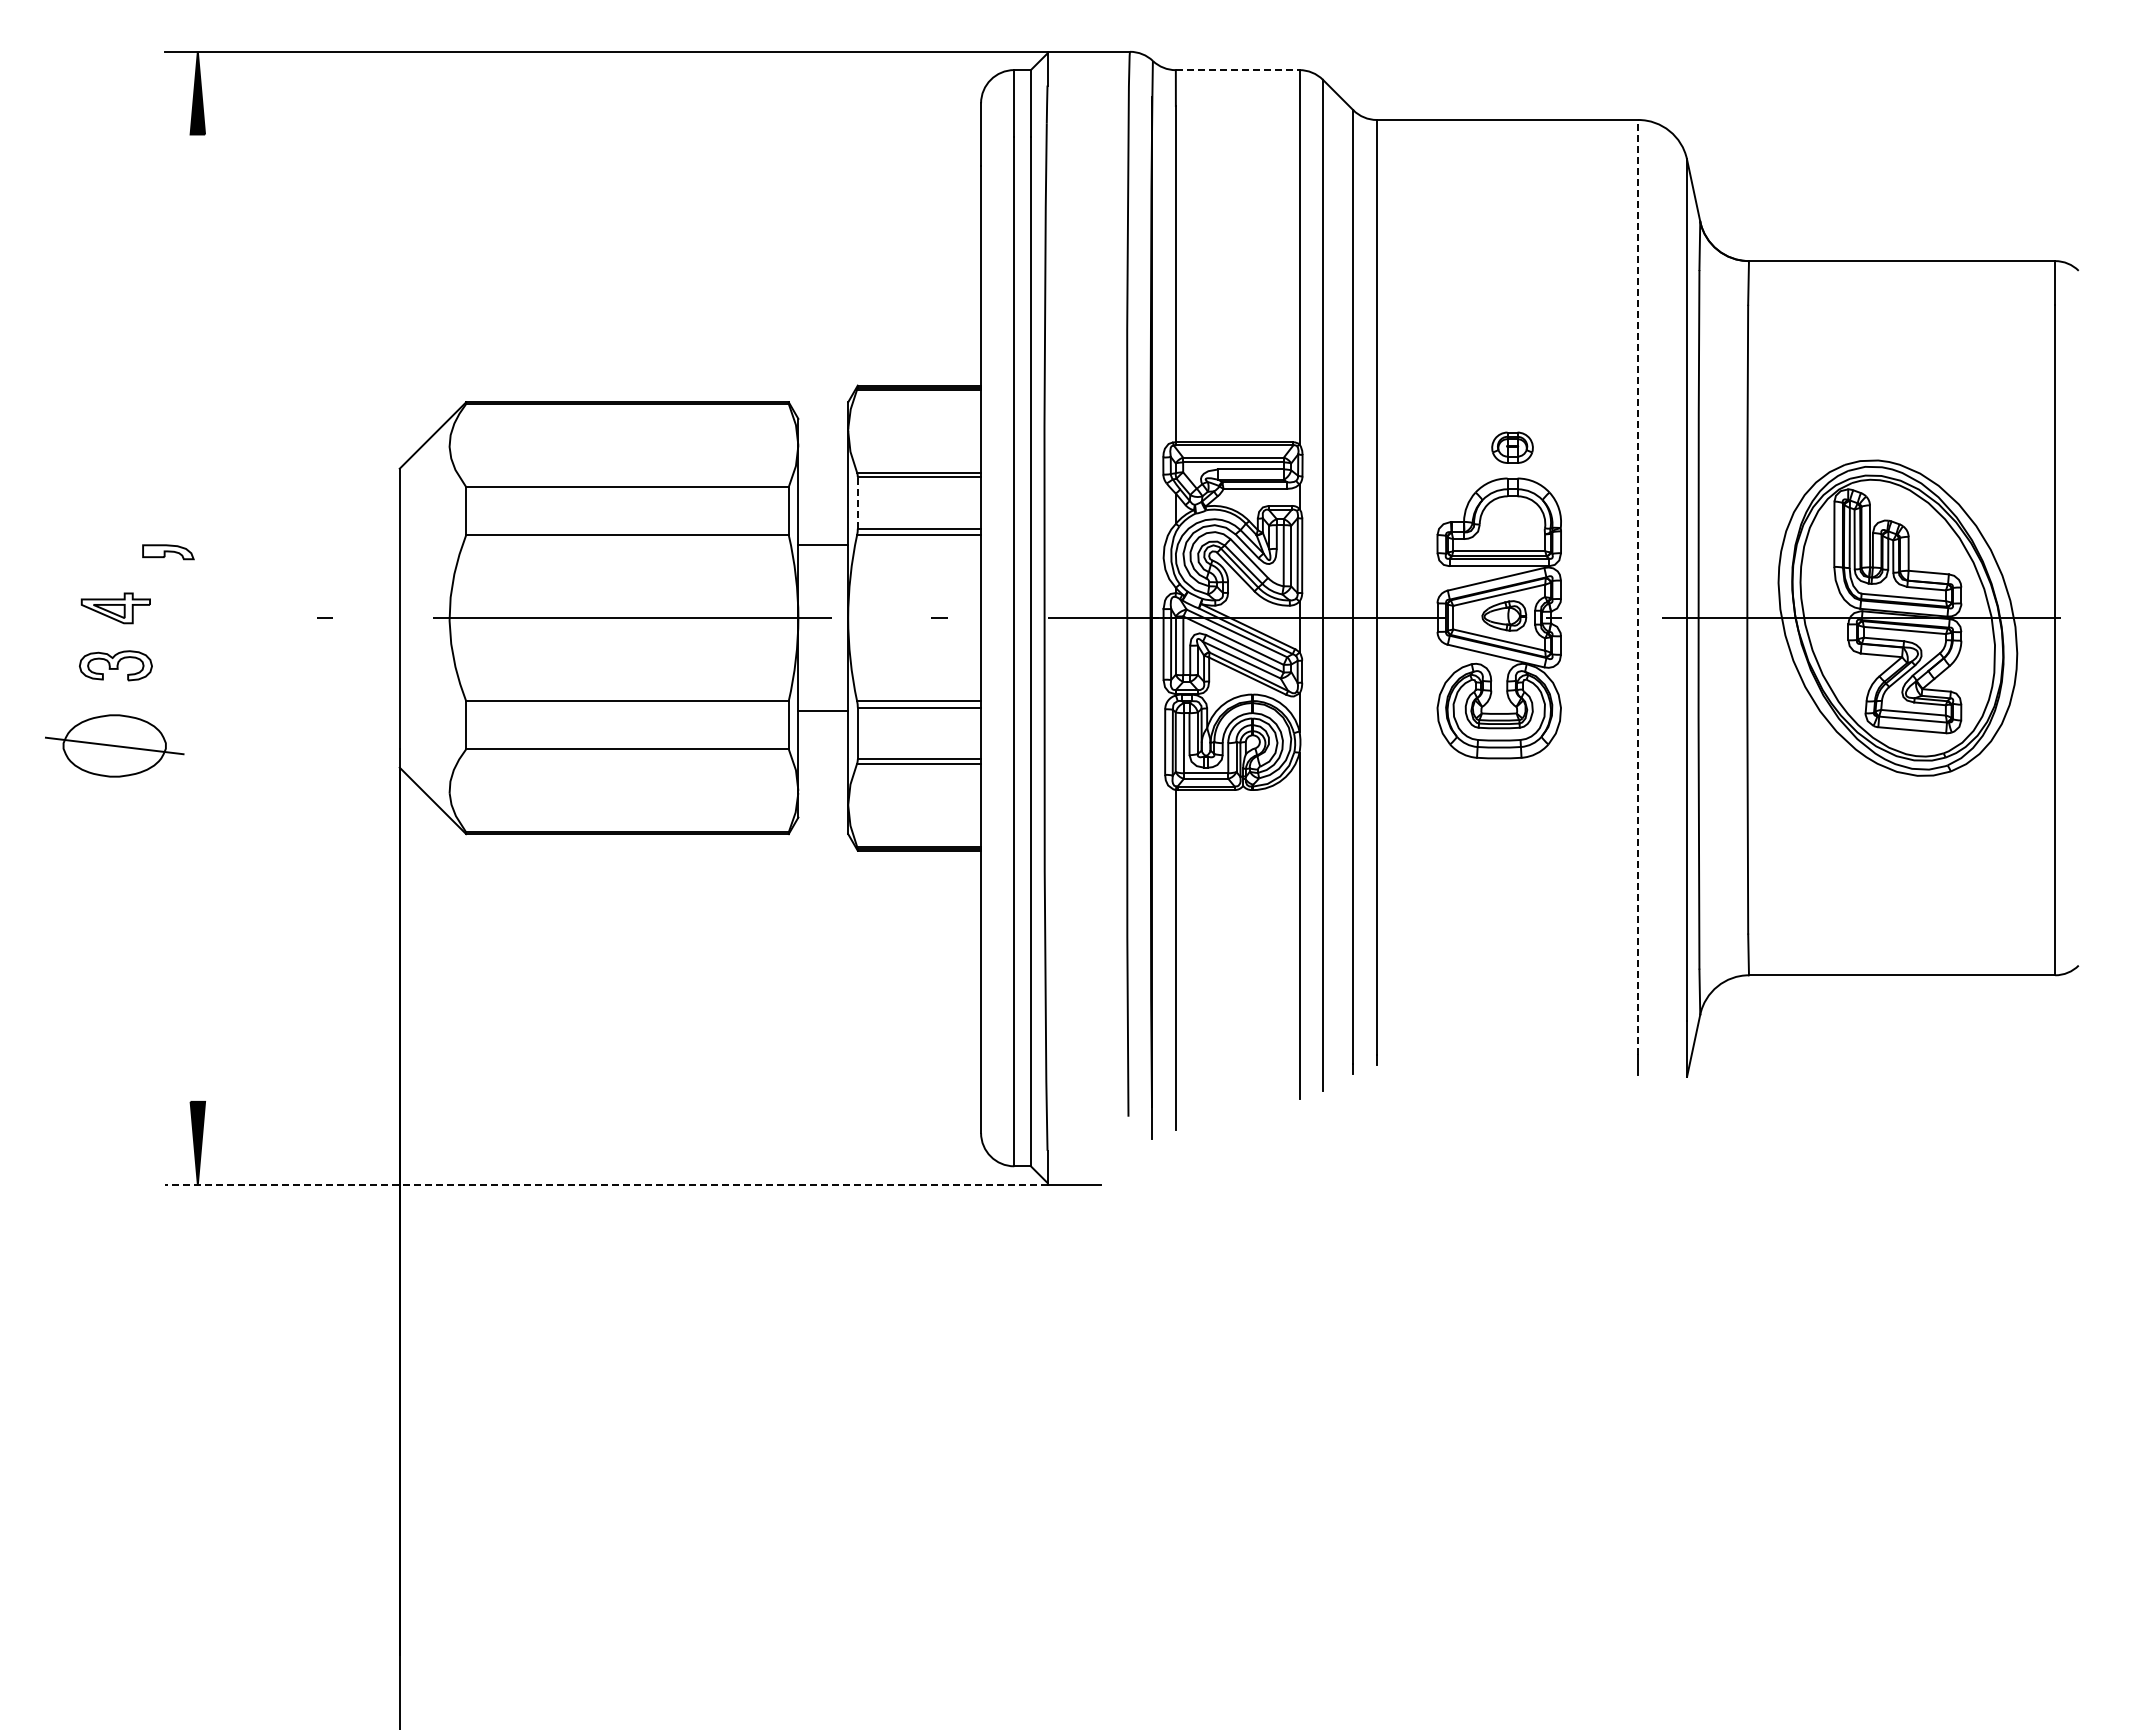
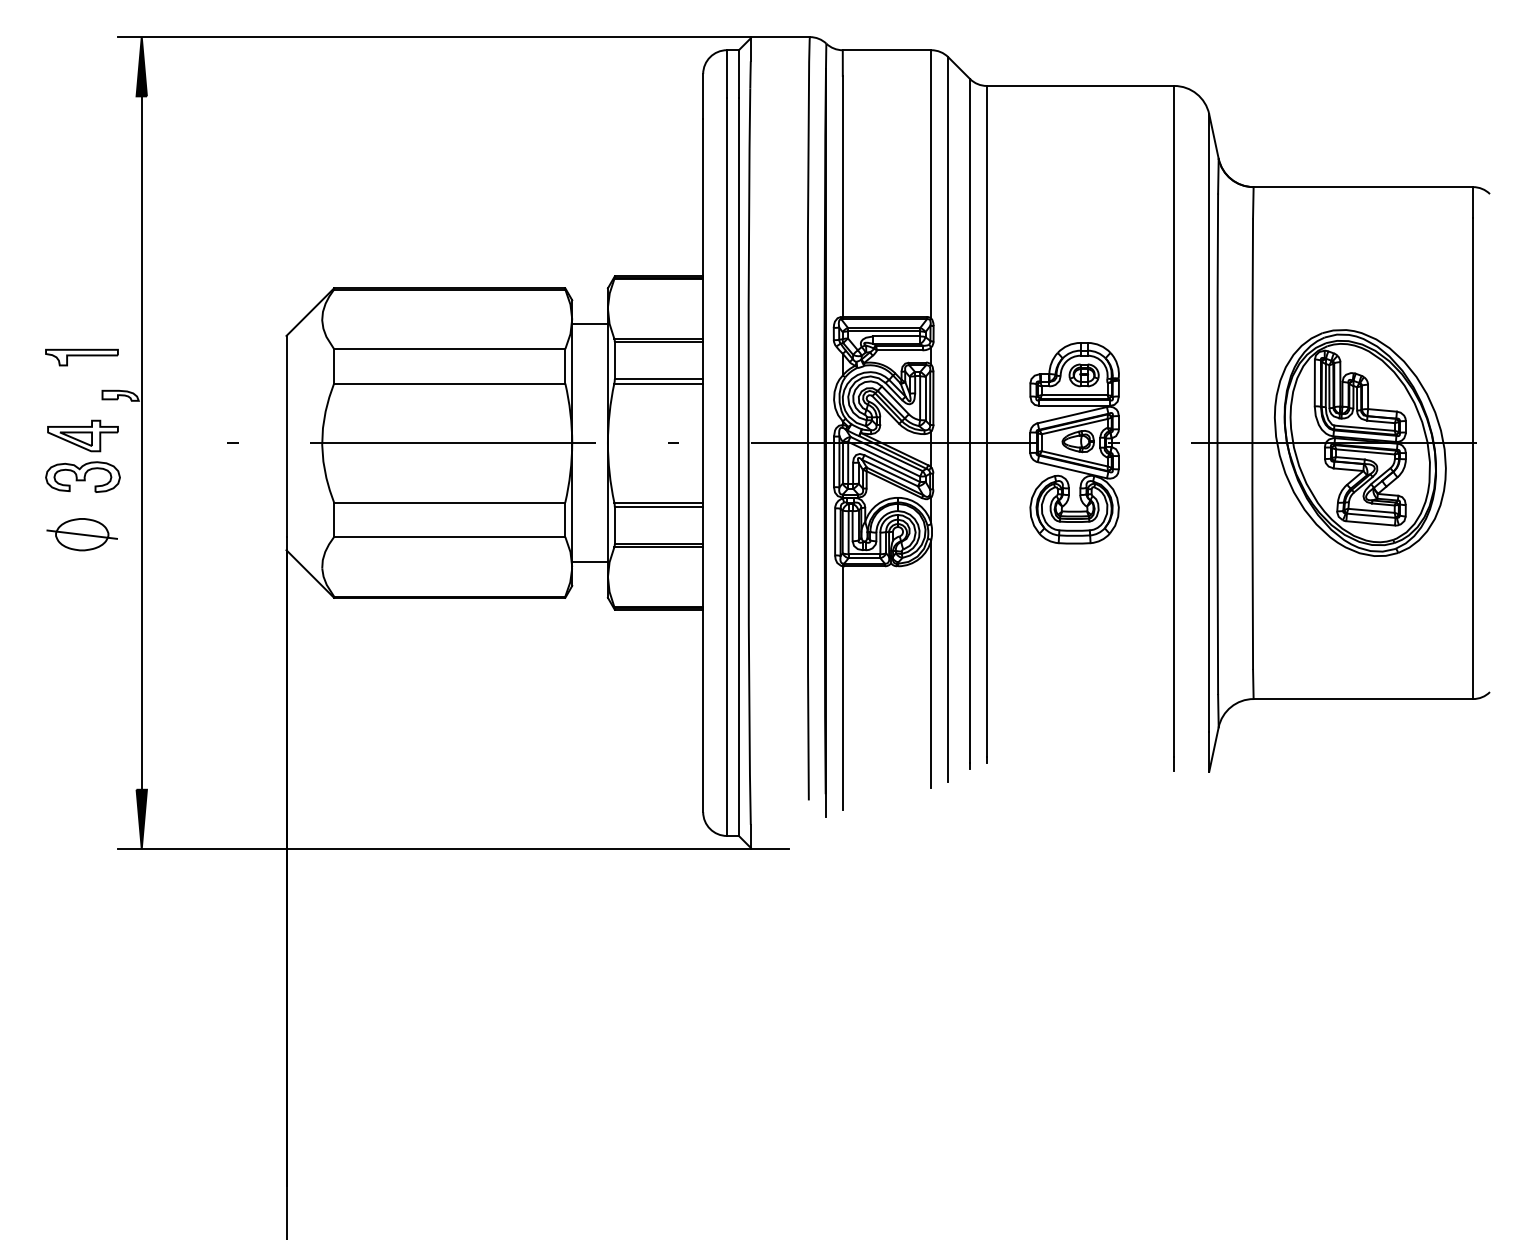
line: (1237, 70) -> (886, 50), dashed -> solid
part: (1512, 447) -> (1084, 375), moved
part: (114, 498) -> (82, 357), added
line: (857, 502) -> (614, 360), dashed -> solid
line: (823, 545) -> (590, 324), moved
line: (1638, 587) -> (1174, 421), dashed -> solid
part: (115, 608) -> (82, 436), size x1.43
line: (197, 617) -> (141, 442), added
part: (115, 665) -> (82, 476), size x1.43
line: (823, 711) -> (590, 562), moved
part: (114, 745) -> (82, 534), size x0.71
line: (605, 1184) -> (433, 849), dashed -> solid

